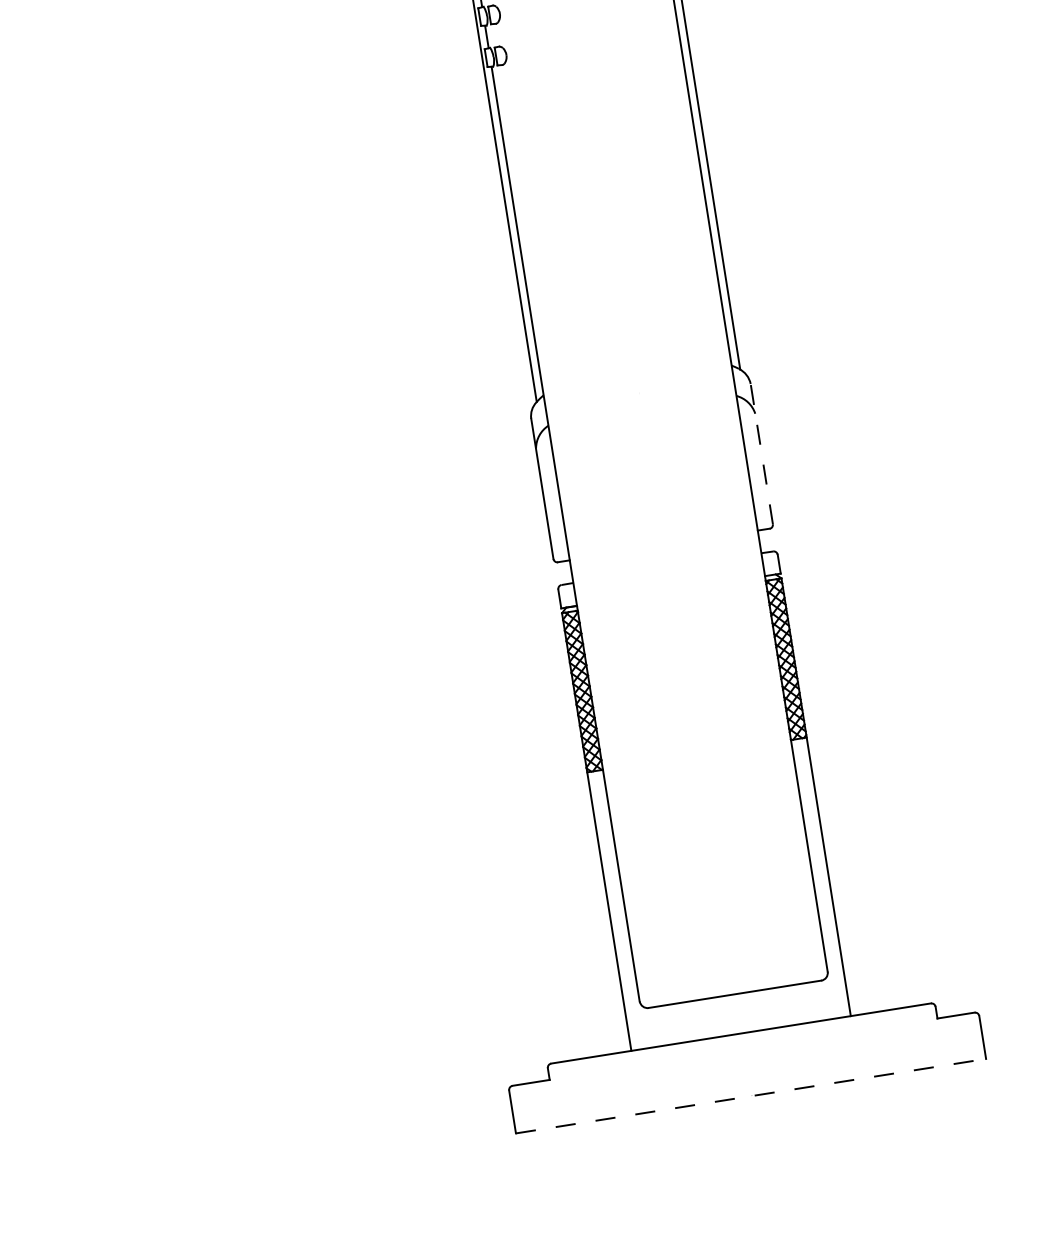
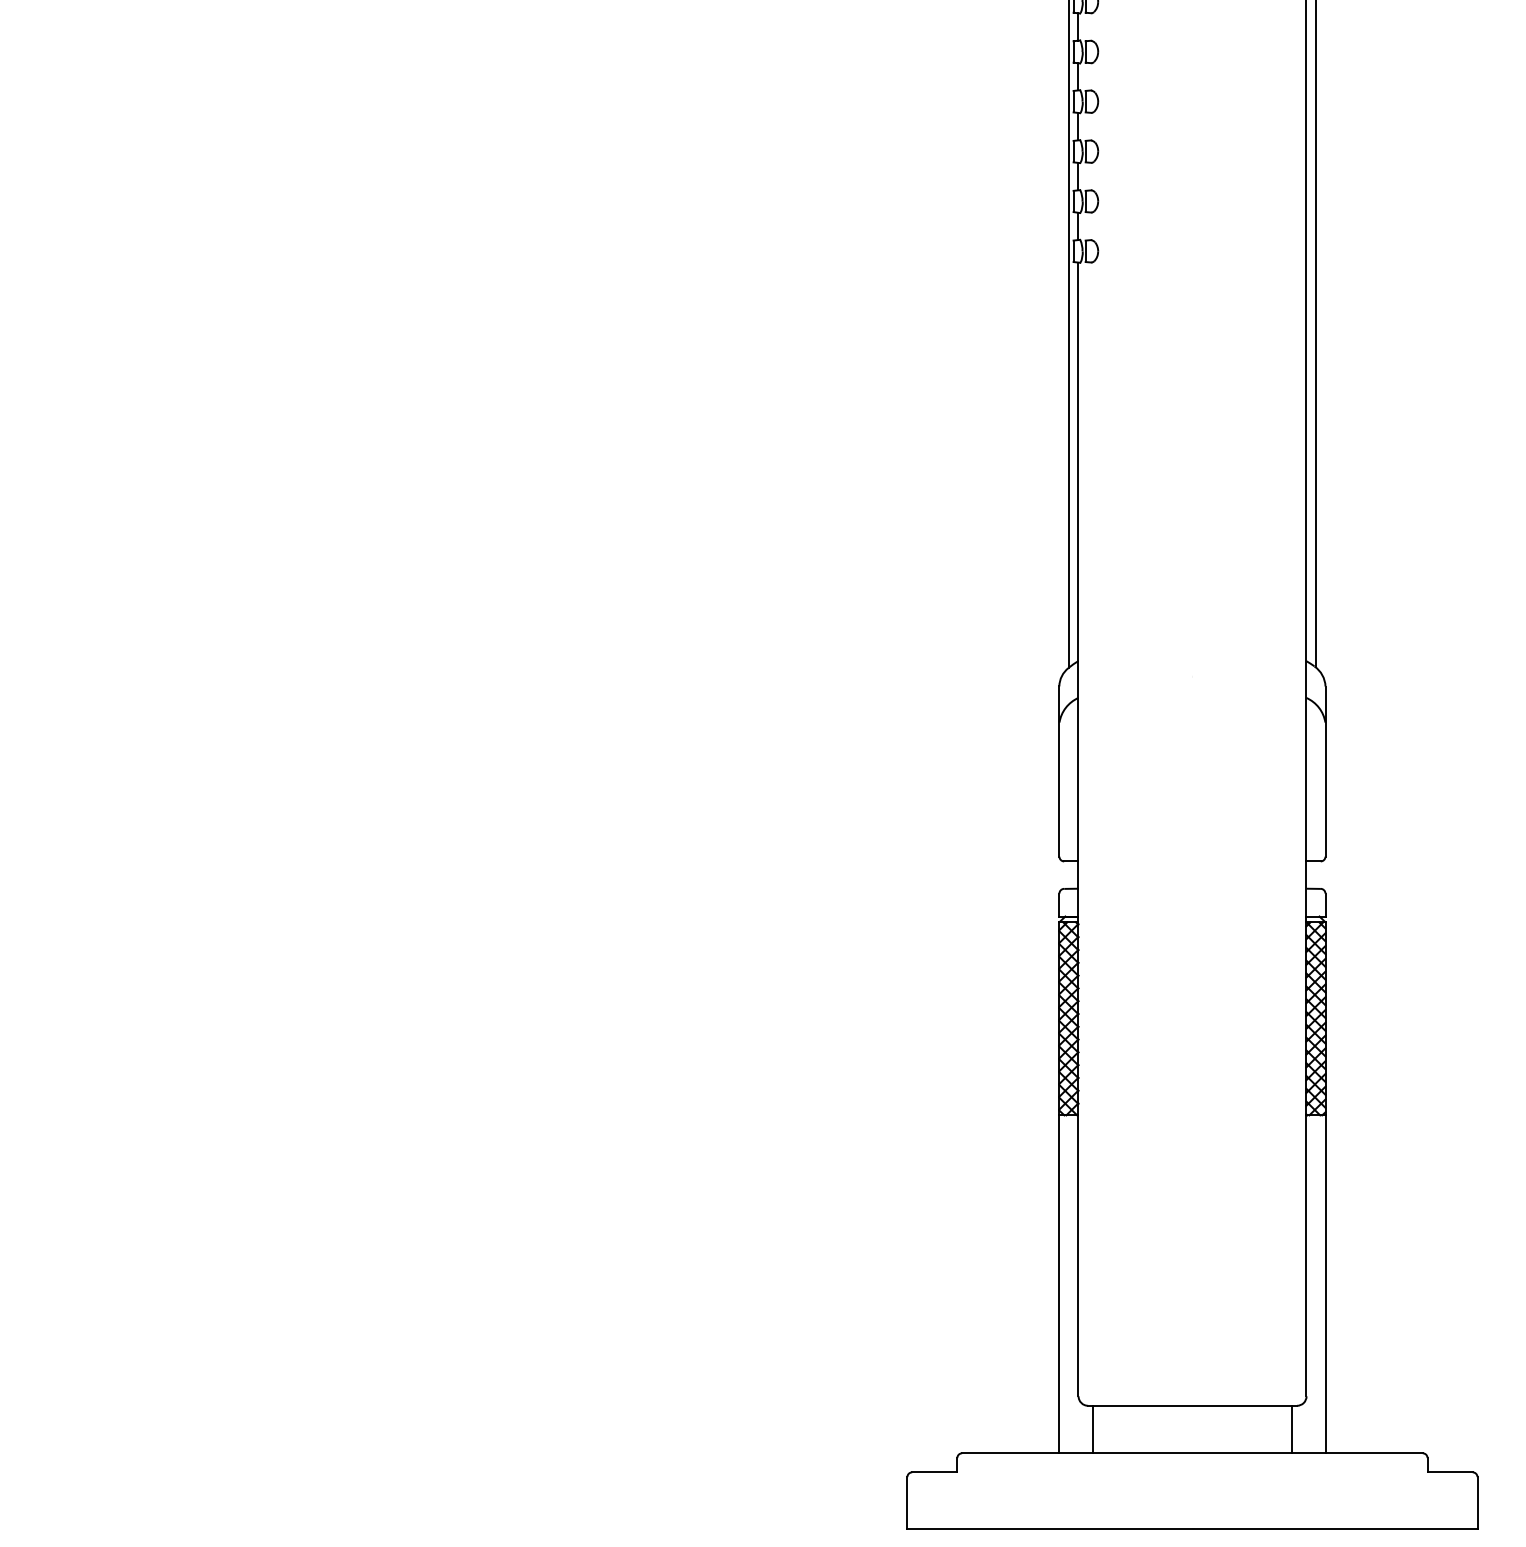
line: (761, 454) -> (1325, 771), dashed -> solid
line: (820, 1000) -> (1292, 1429), added
line: (655, 1026) -> (1092, 1429), added
line: (751, 1096) -> (1192, 1529), dashed -> solid

